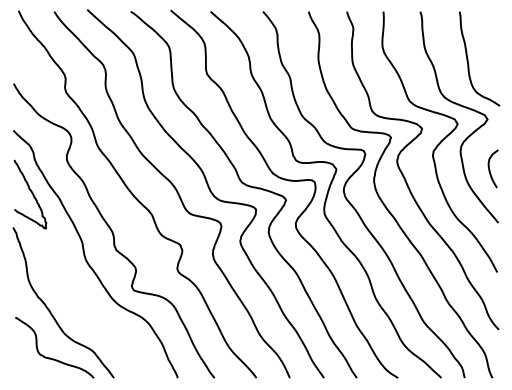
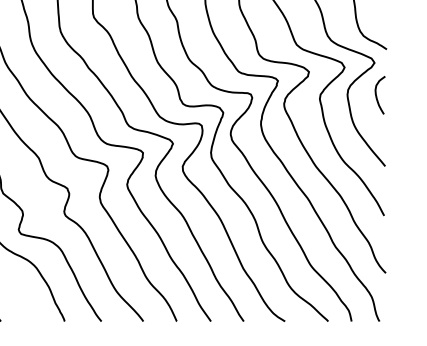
curve: (490, 169) -> (377, 95), moved

